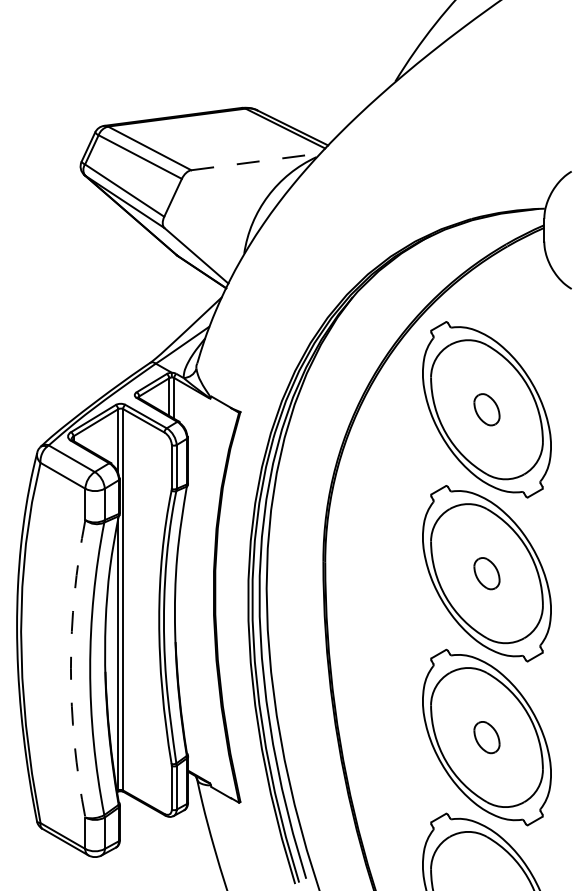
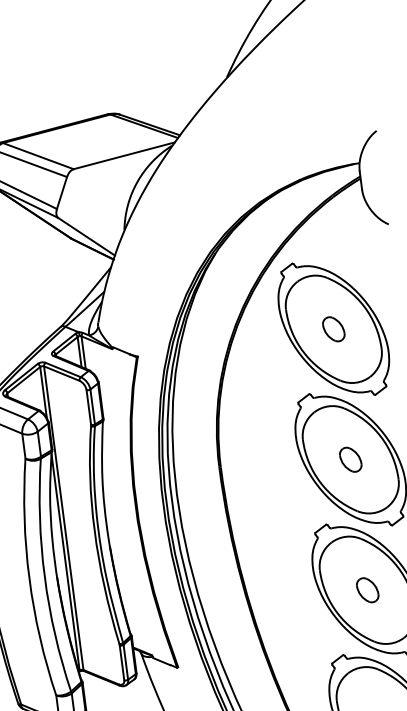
line: (256, 161) -> (124, 155), dashed -> solid
arc: (70, 668) -> (29, 578), dashed -> solid

